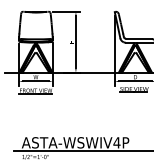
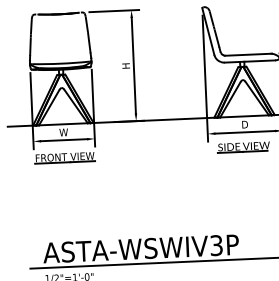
text: (116, 142) -> (215, 245), ASTA-WSWIV4P -> ASTA-WSWIV3P

